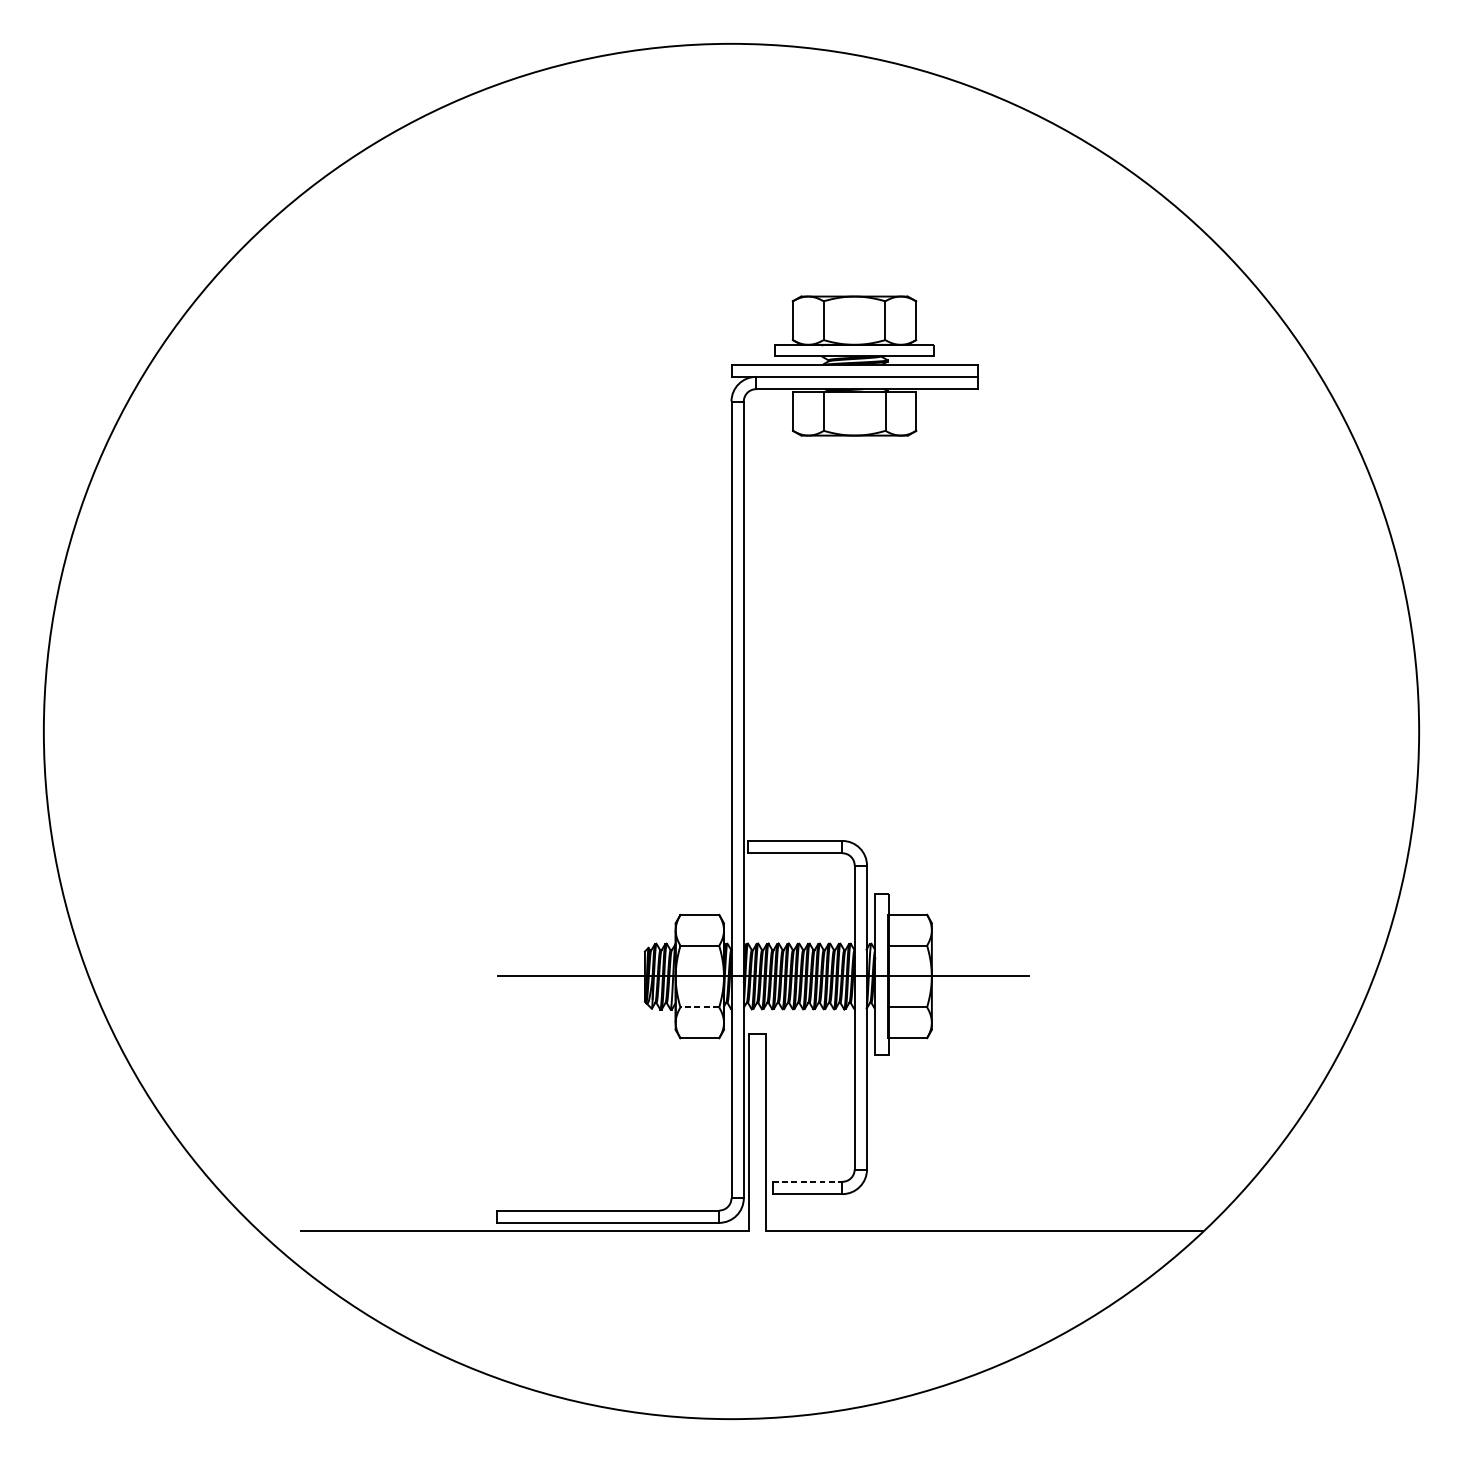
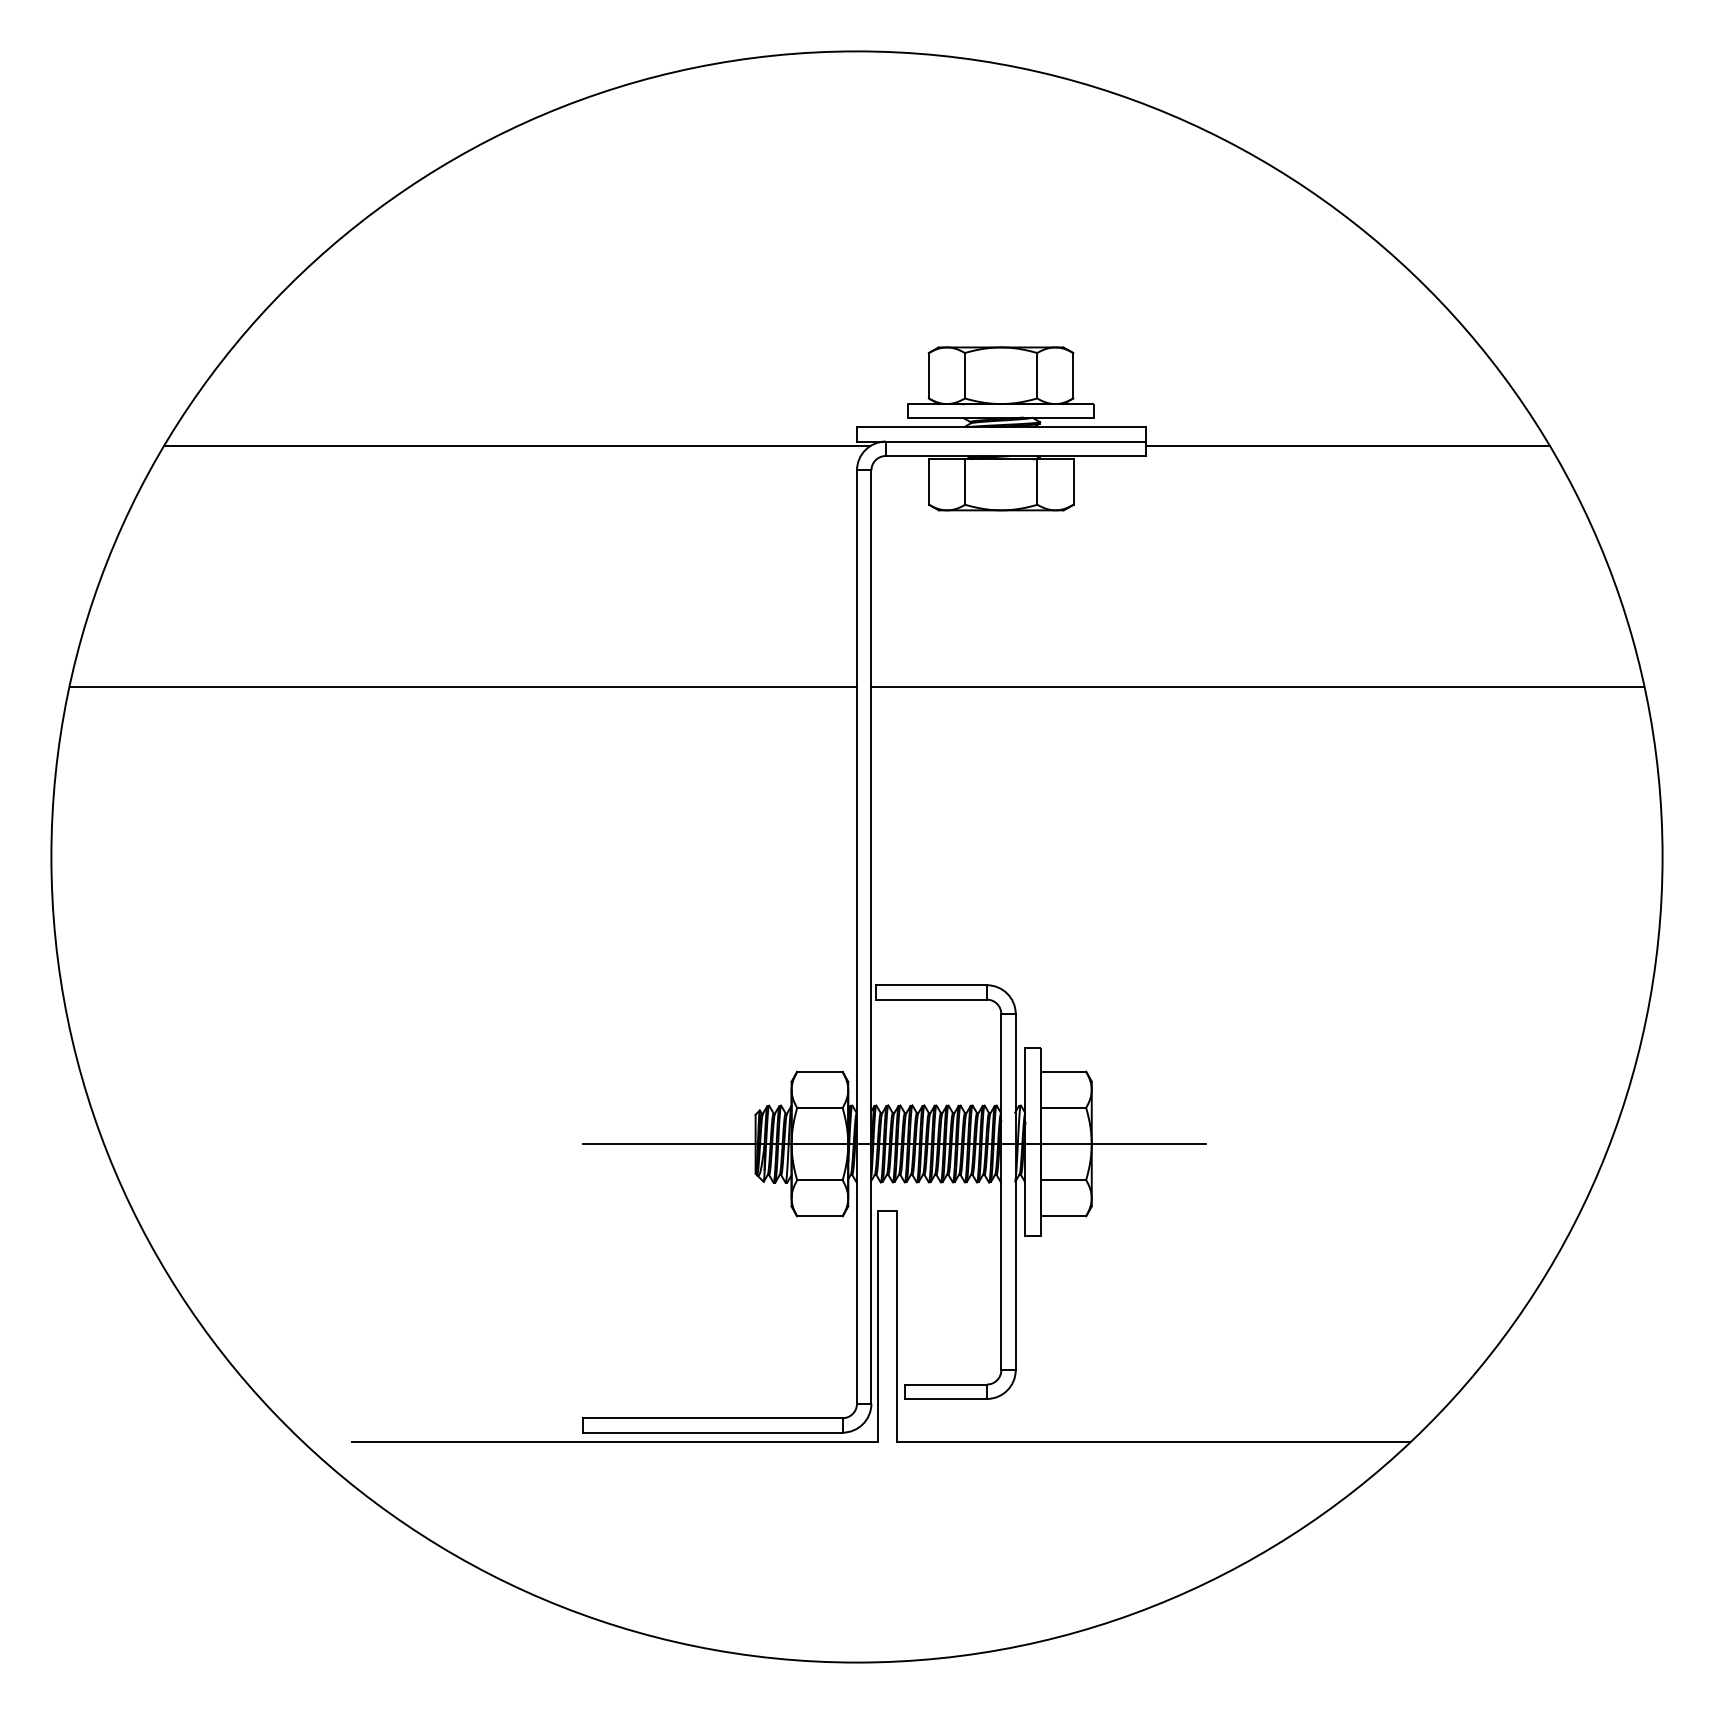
line: (440, 381) -> (516, 446), added
line: (1150, 381) -> (1347, 446), added
line: (394, 585) -> (462, 686), added
line: (1073, 585) -> (1257, 686), added
line: (699, 1007) -> (819, 1180), dashed -> solid
line: (807, 1181) -> (946, 1384), dashed -> solid

